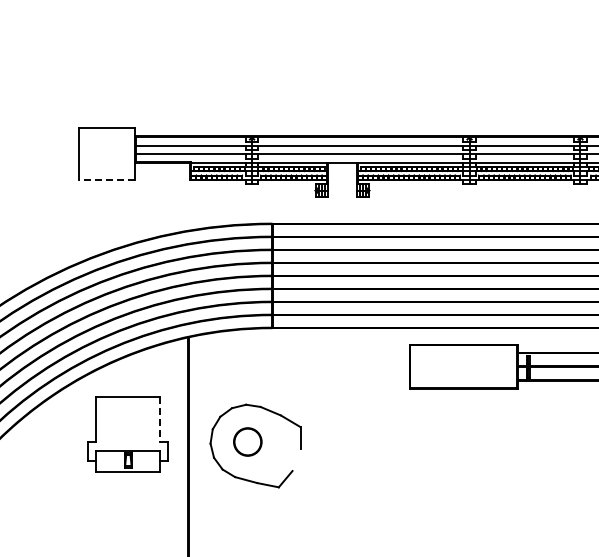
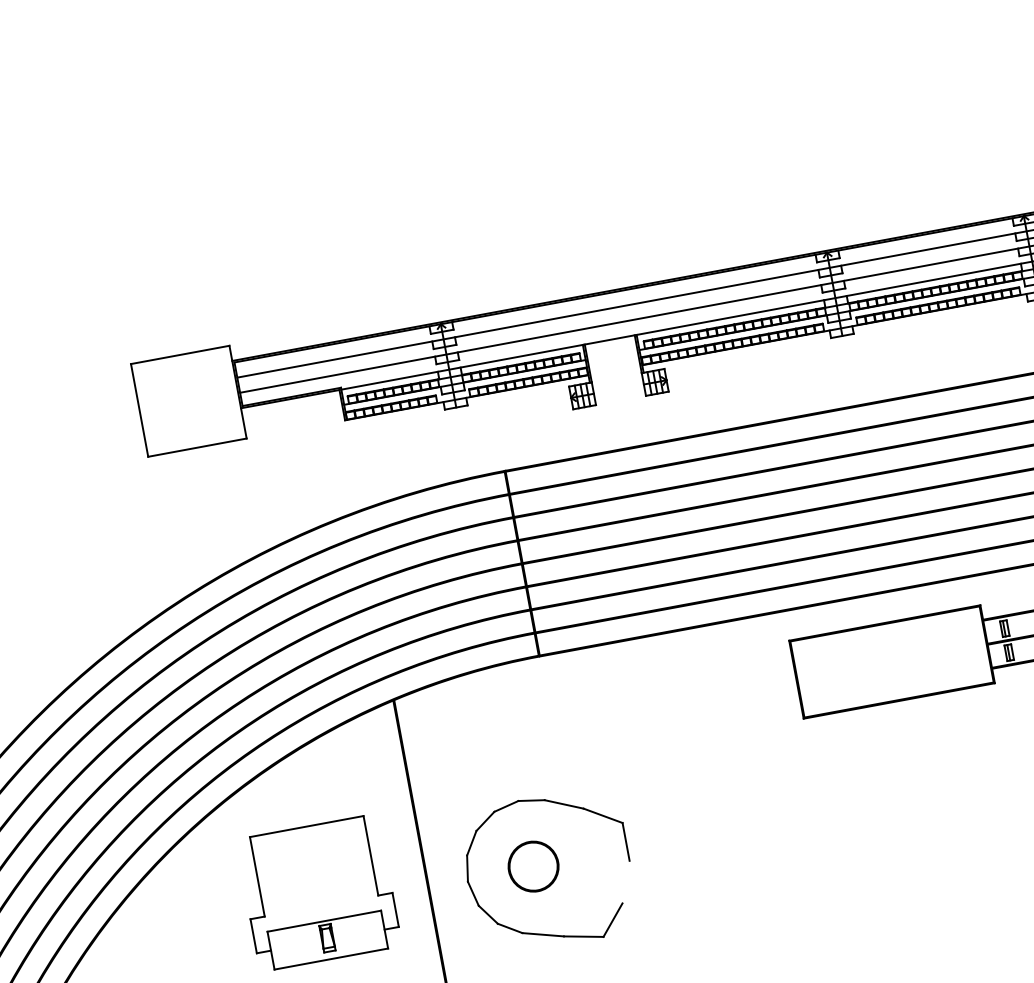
line: (107, 179) -> (198, 446), dashed -> solid
line: (160, 420) -> (371, 857), dashed -> solid

